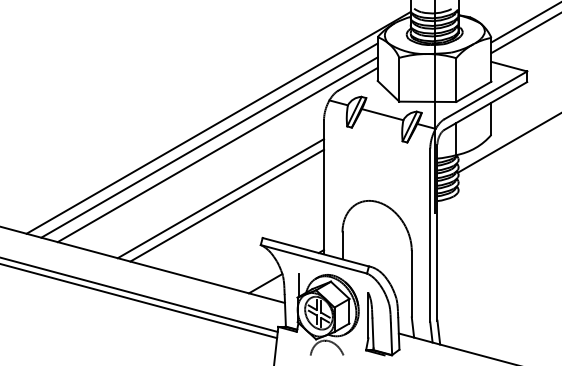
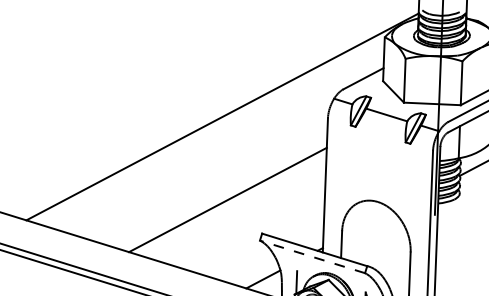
line: (209, 140) -> (212, 134), removed
line: (217, 149) -> (220, 143), removed
line: (220, 198) -> (221, 192), removed
line: (313, 259) -> (312, 257), solid -> dashed

